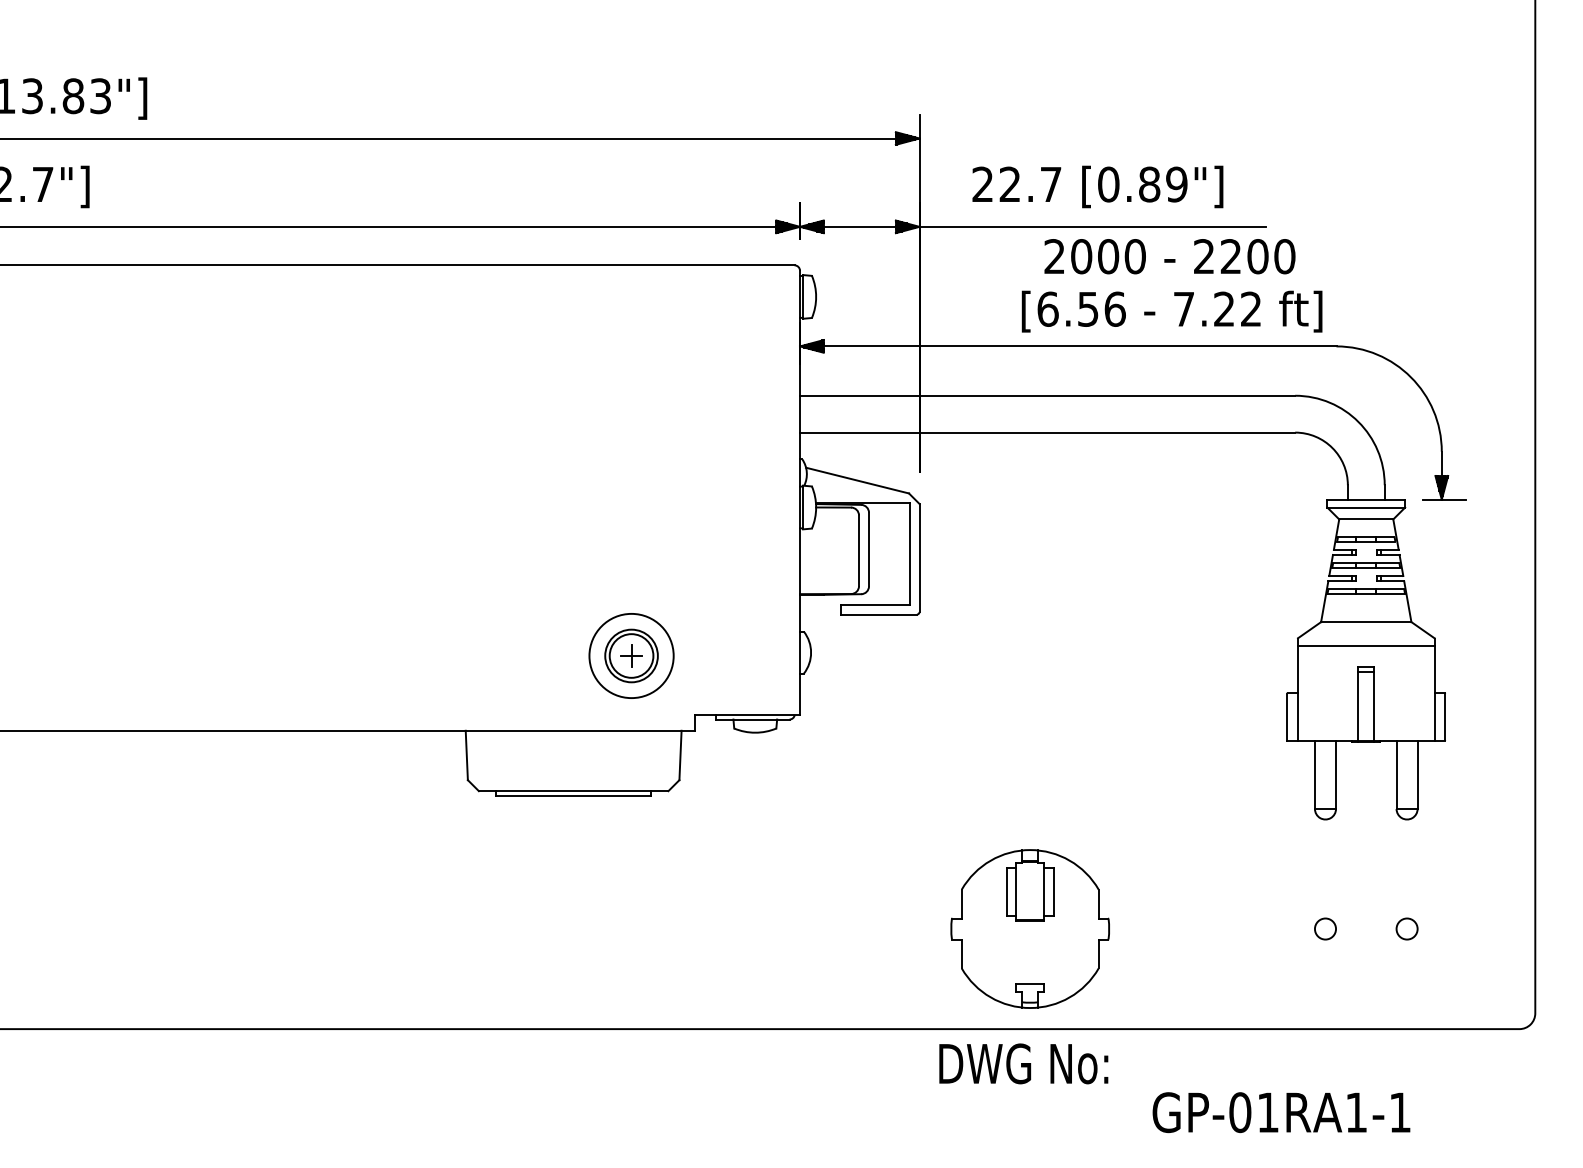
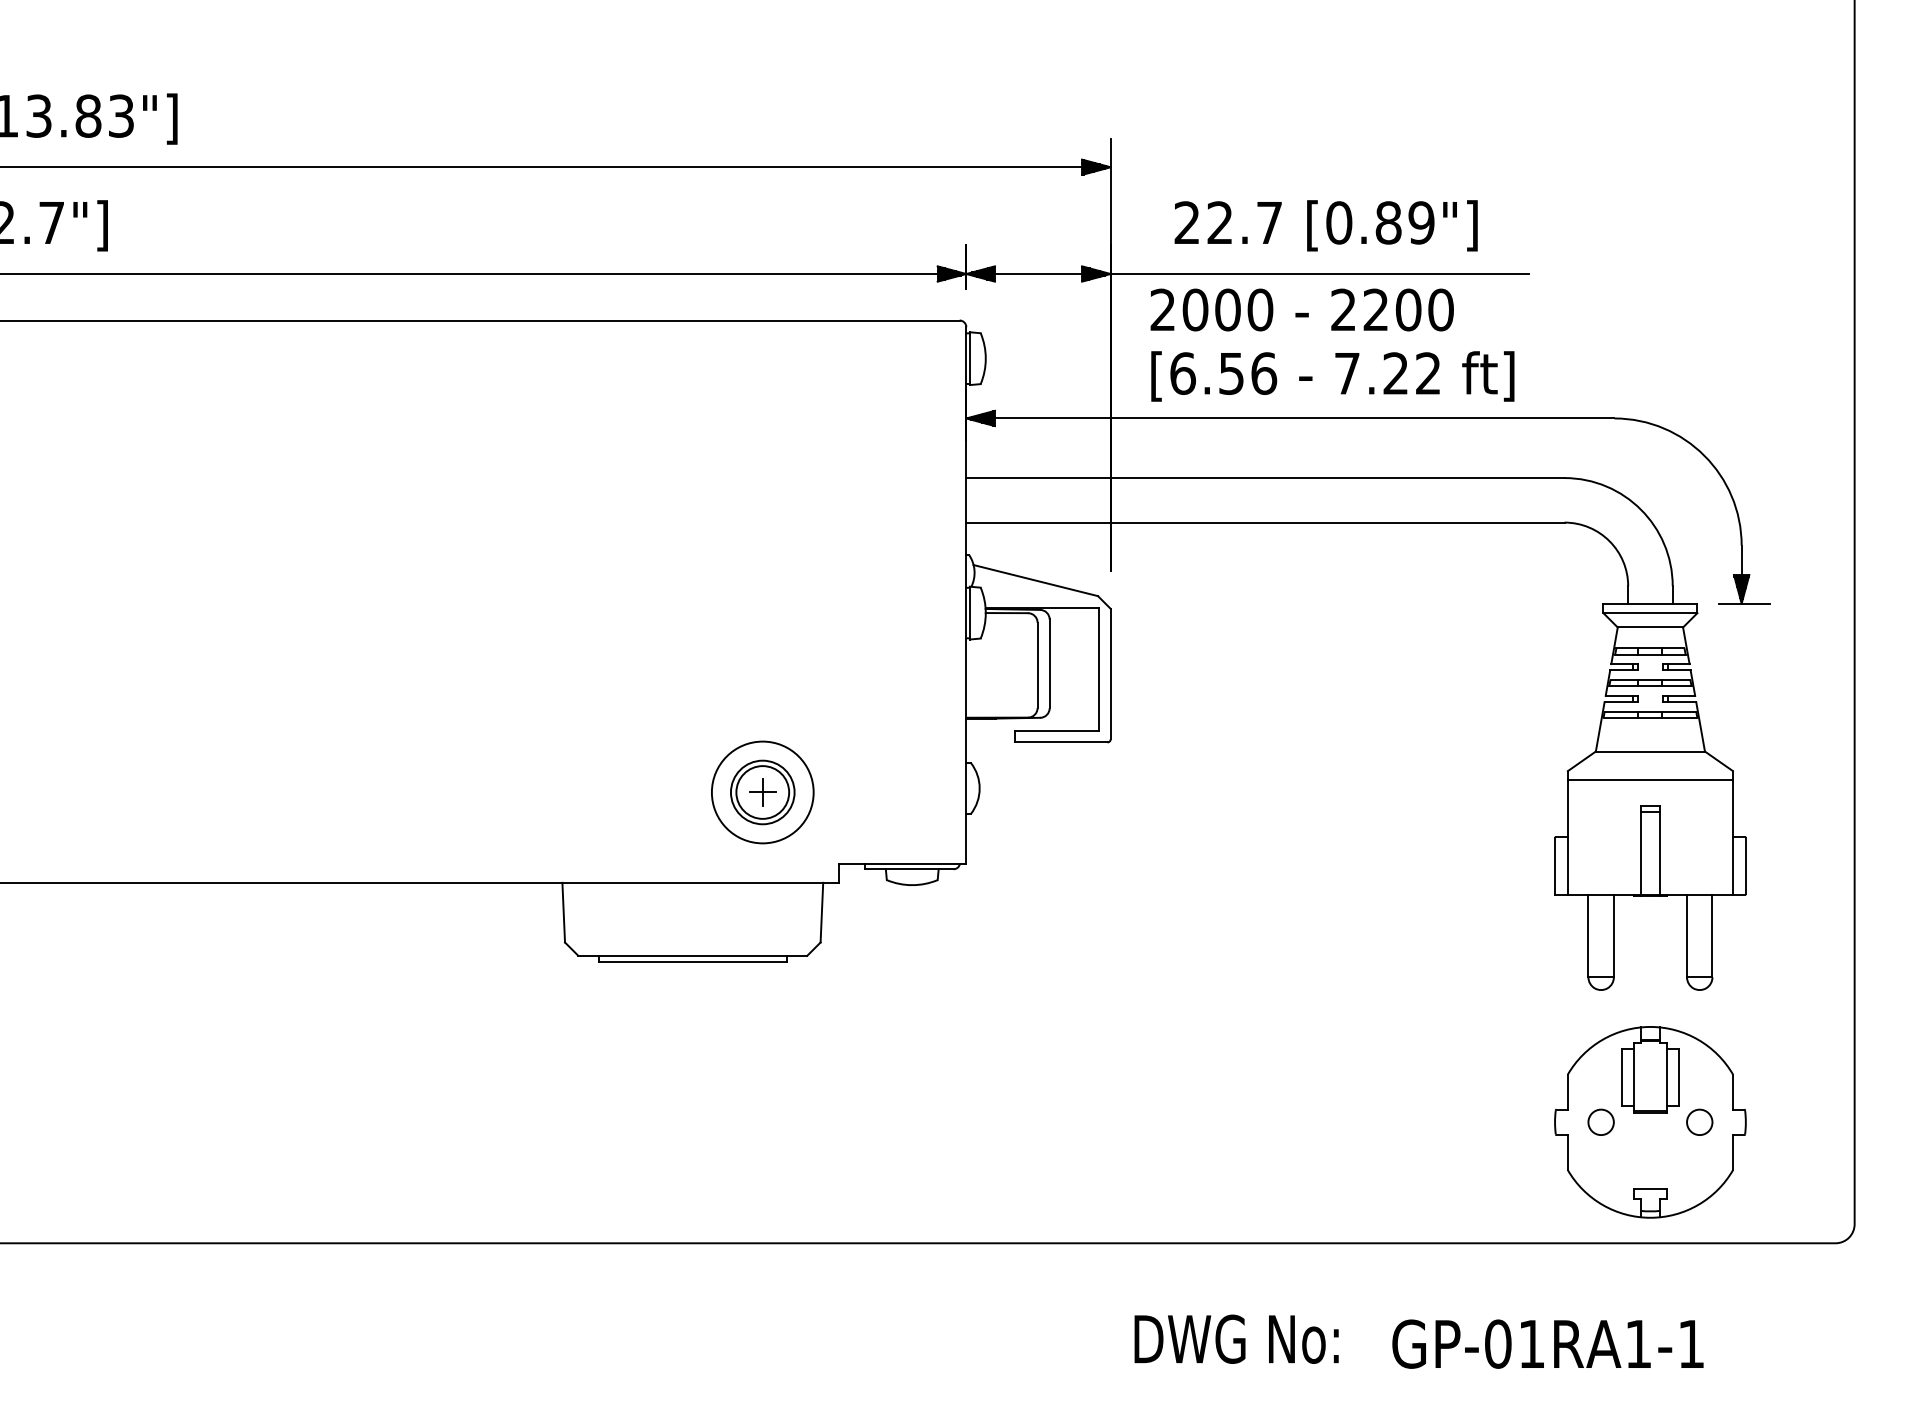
text: (1169, 256) -> (1301, 309), moved
text: (1171, 311) -> (1332, 376), moved
part: (1030, 929) -> (1650, 1122), moved
text: (1023, 1063) -> (1236, 1338), moved

